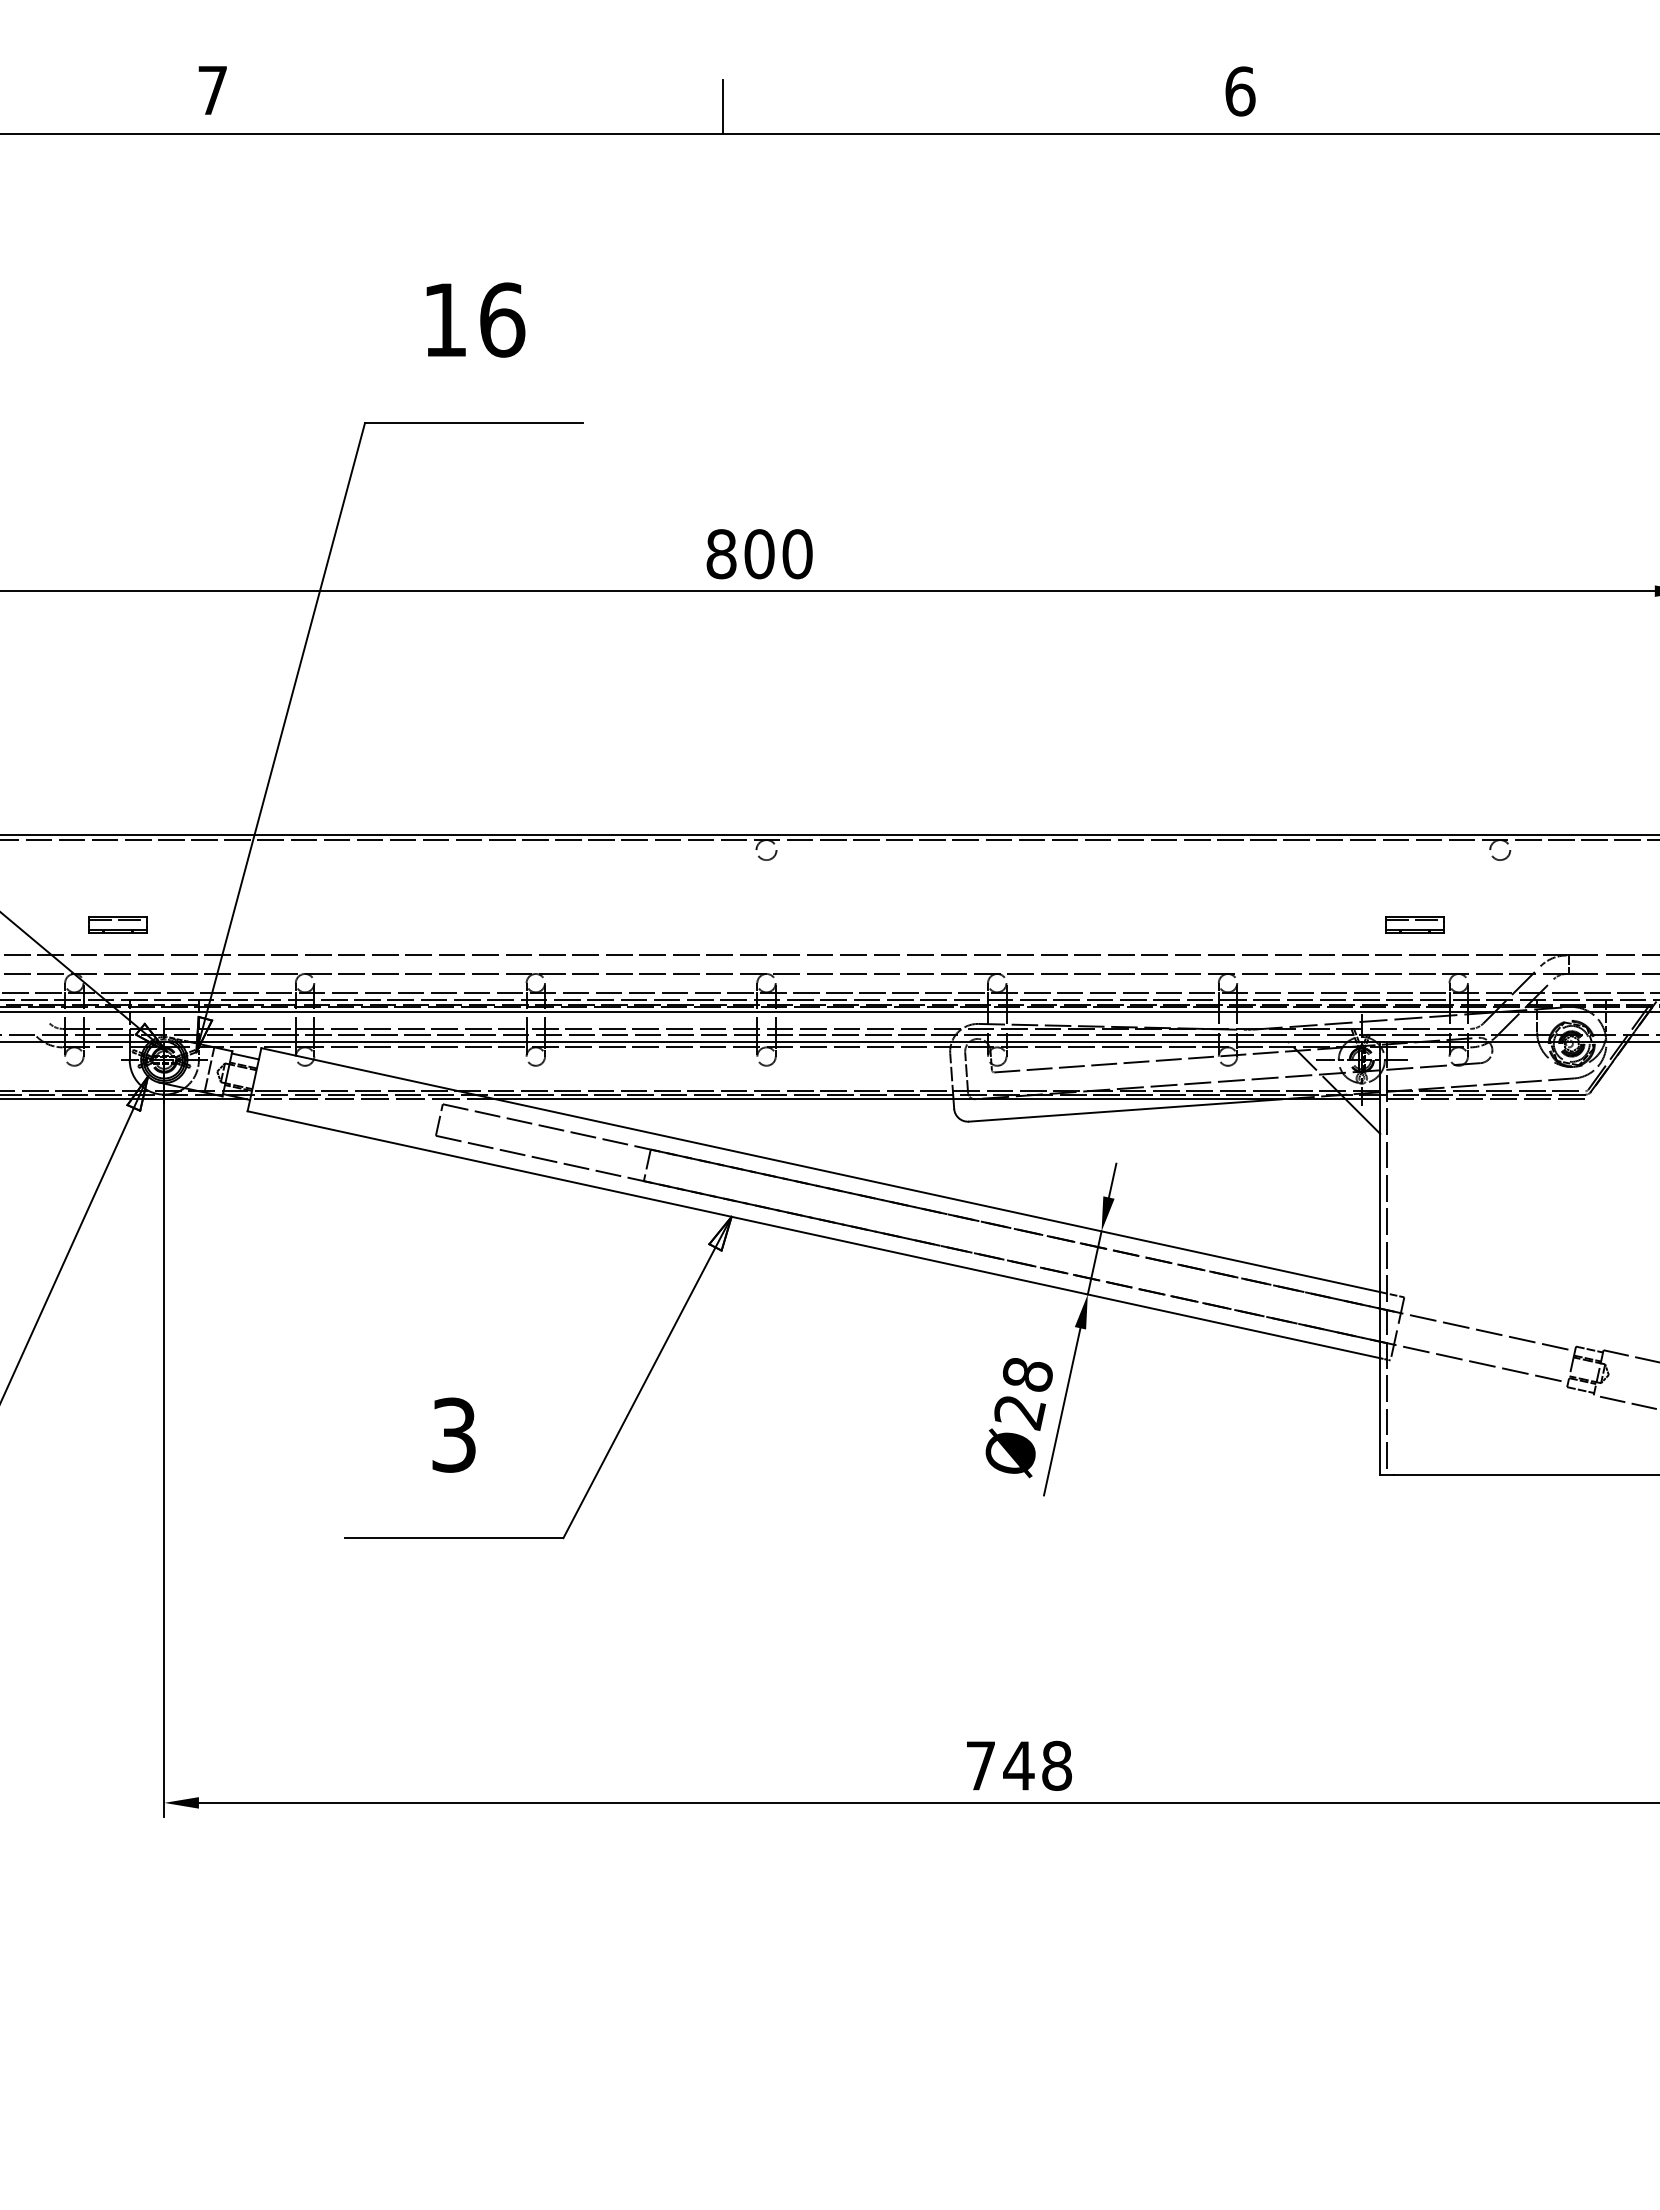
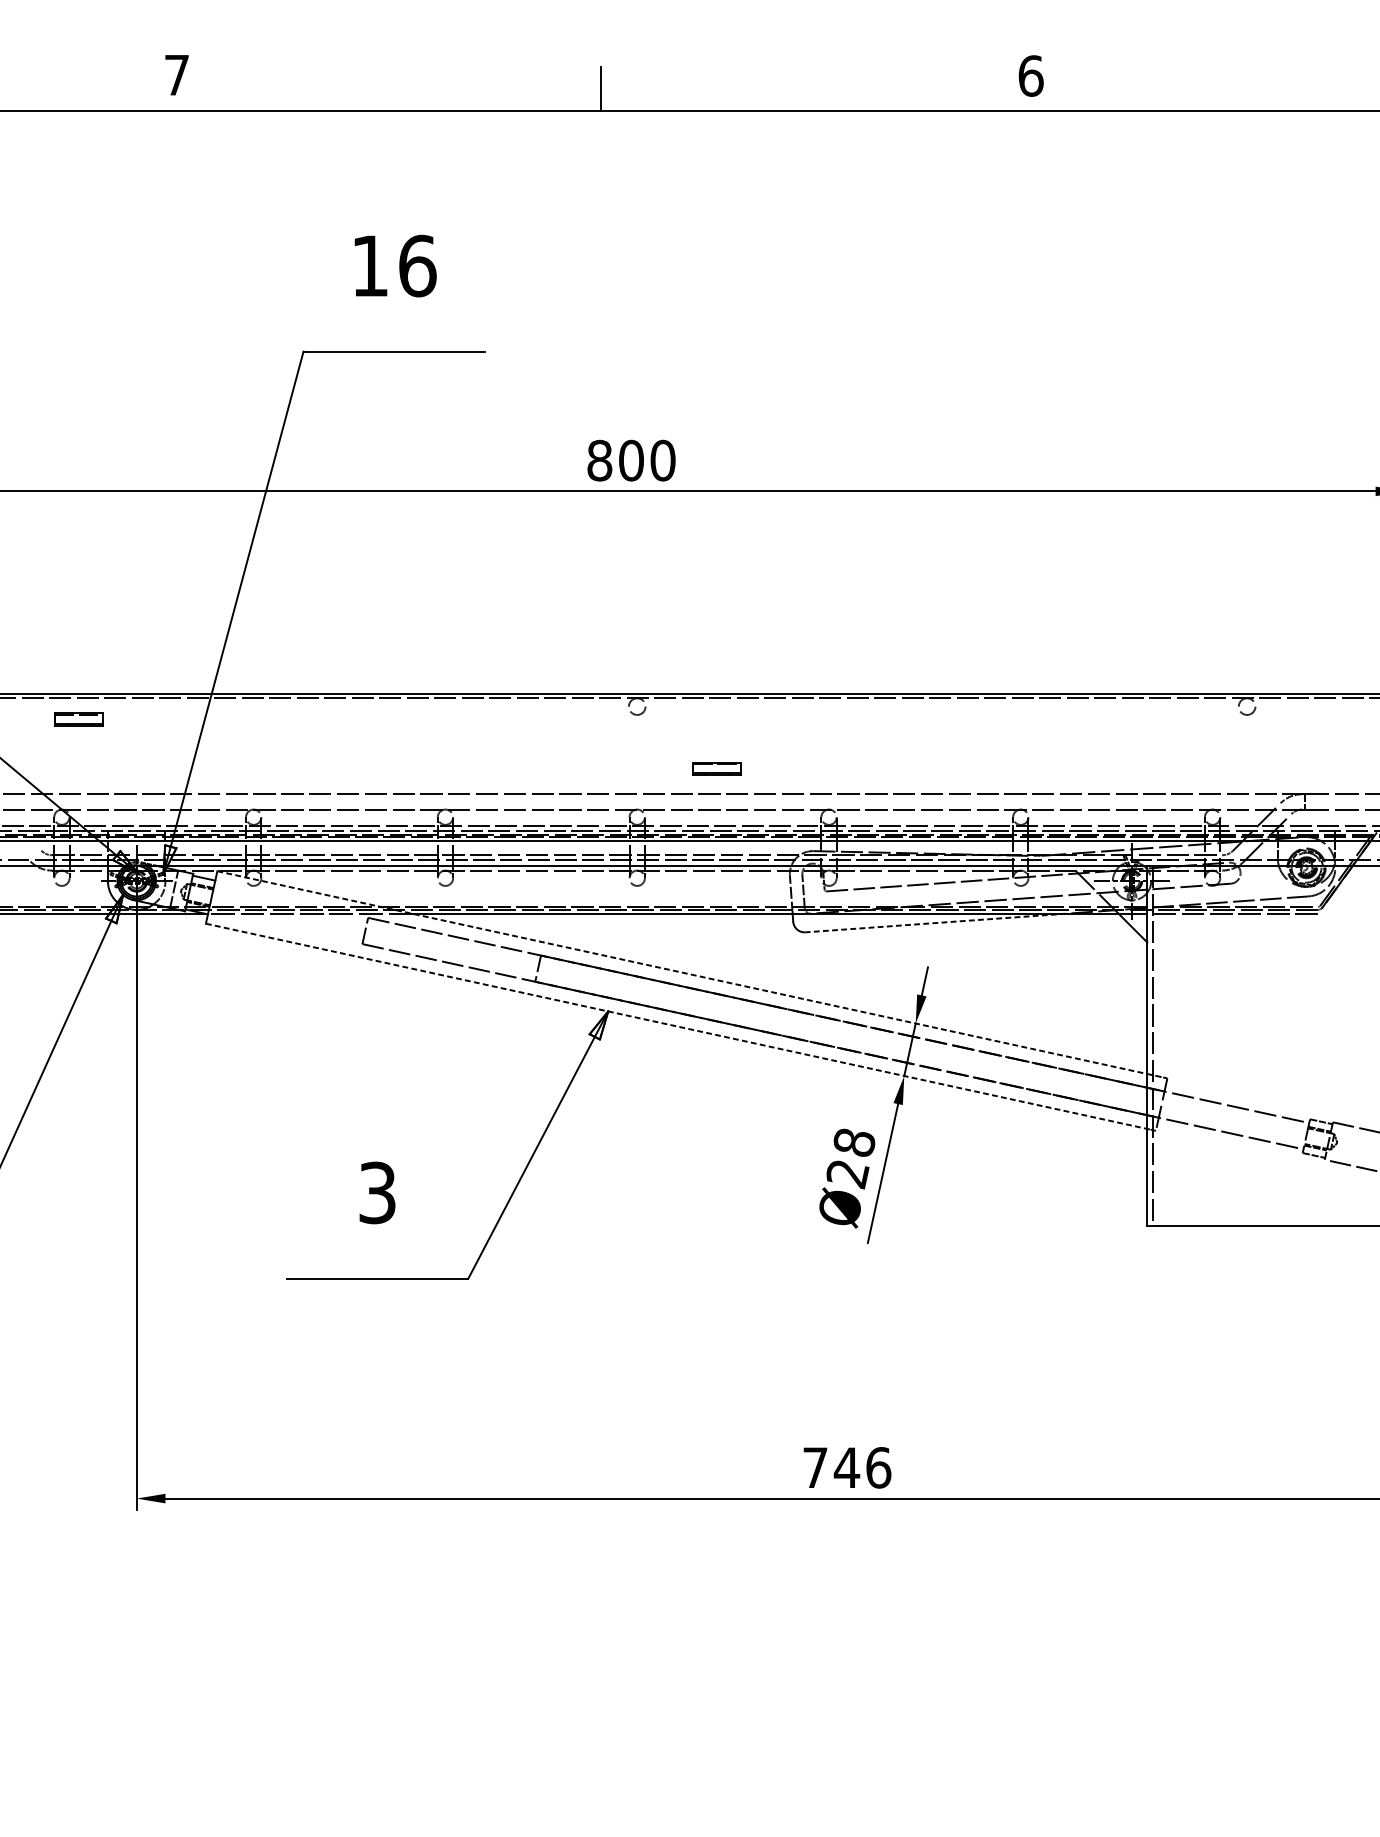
part: (117, 924) -> (78, 719), moved
part: (1414, 924) -> (717, 768), moved
line: (1125, 1110) -> (935, 923), solid -> dashed
line: (820, 1170) -> (682, 972), solid -> dashed
line: (813, 1234) -> (676, 1026), solid -> dashed
text: (1057, 1765) -> (879, 1467), 748 -> 746

